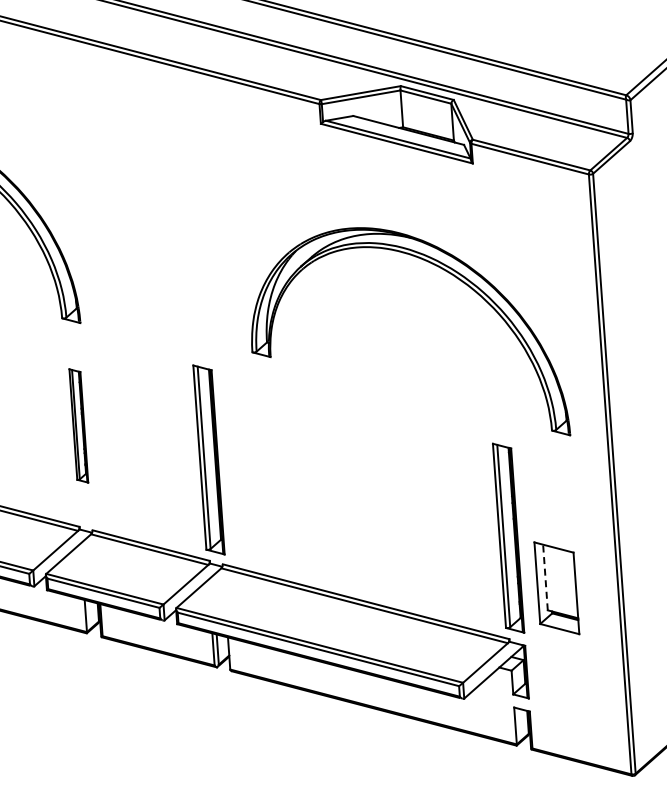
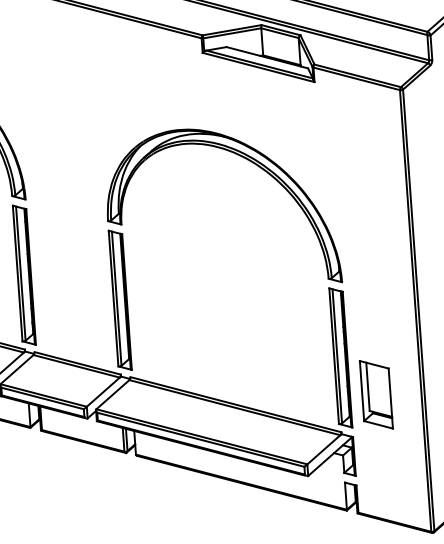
part: (448, 273) -> (252, 163), moved
part: (78, 425) -> (24, 274), size x1.67
line: (545, 577) -> (368, 386), dashed -> solid

